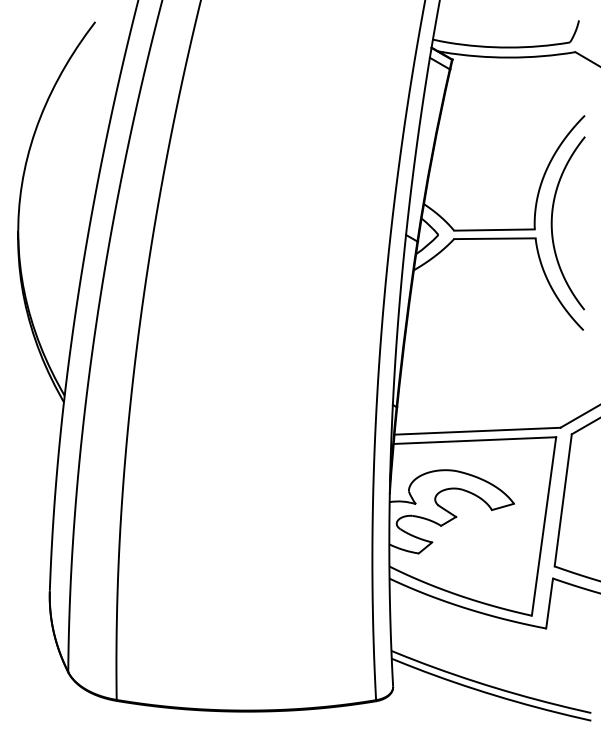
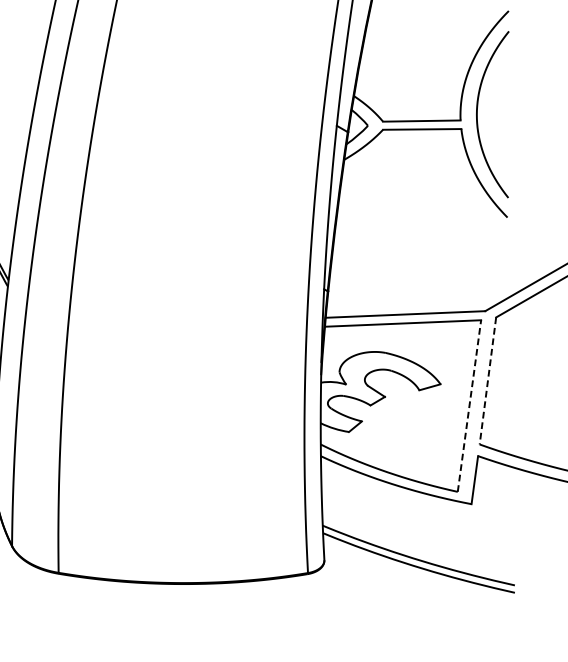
line: (563, 500) -> (488, 381), solid -> dashed
line: (544, 525) -> (469, 405), solid -> dashed

